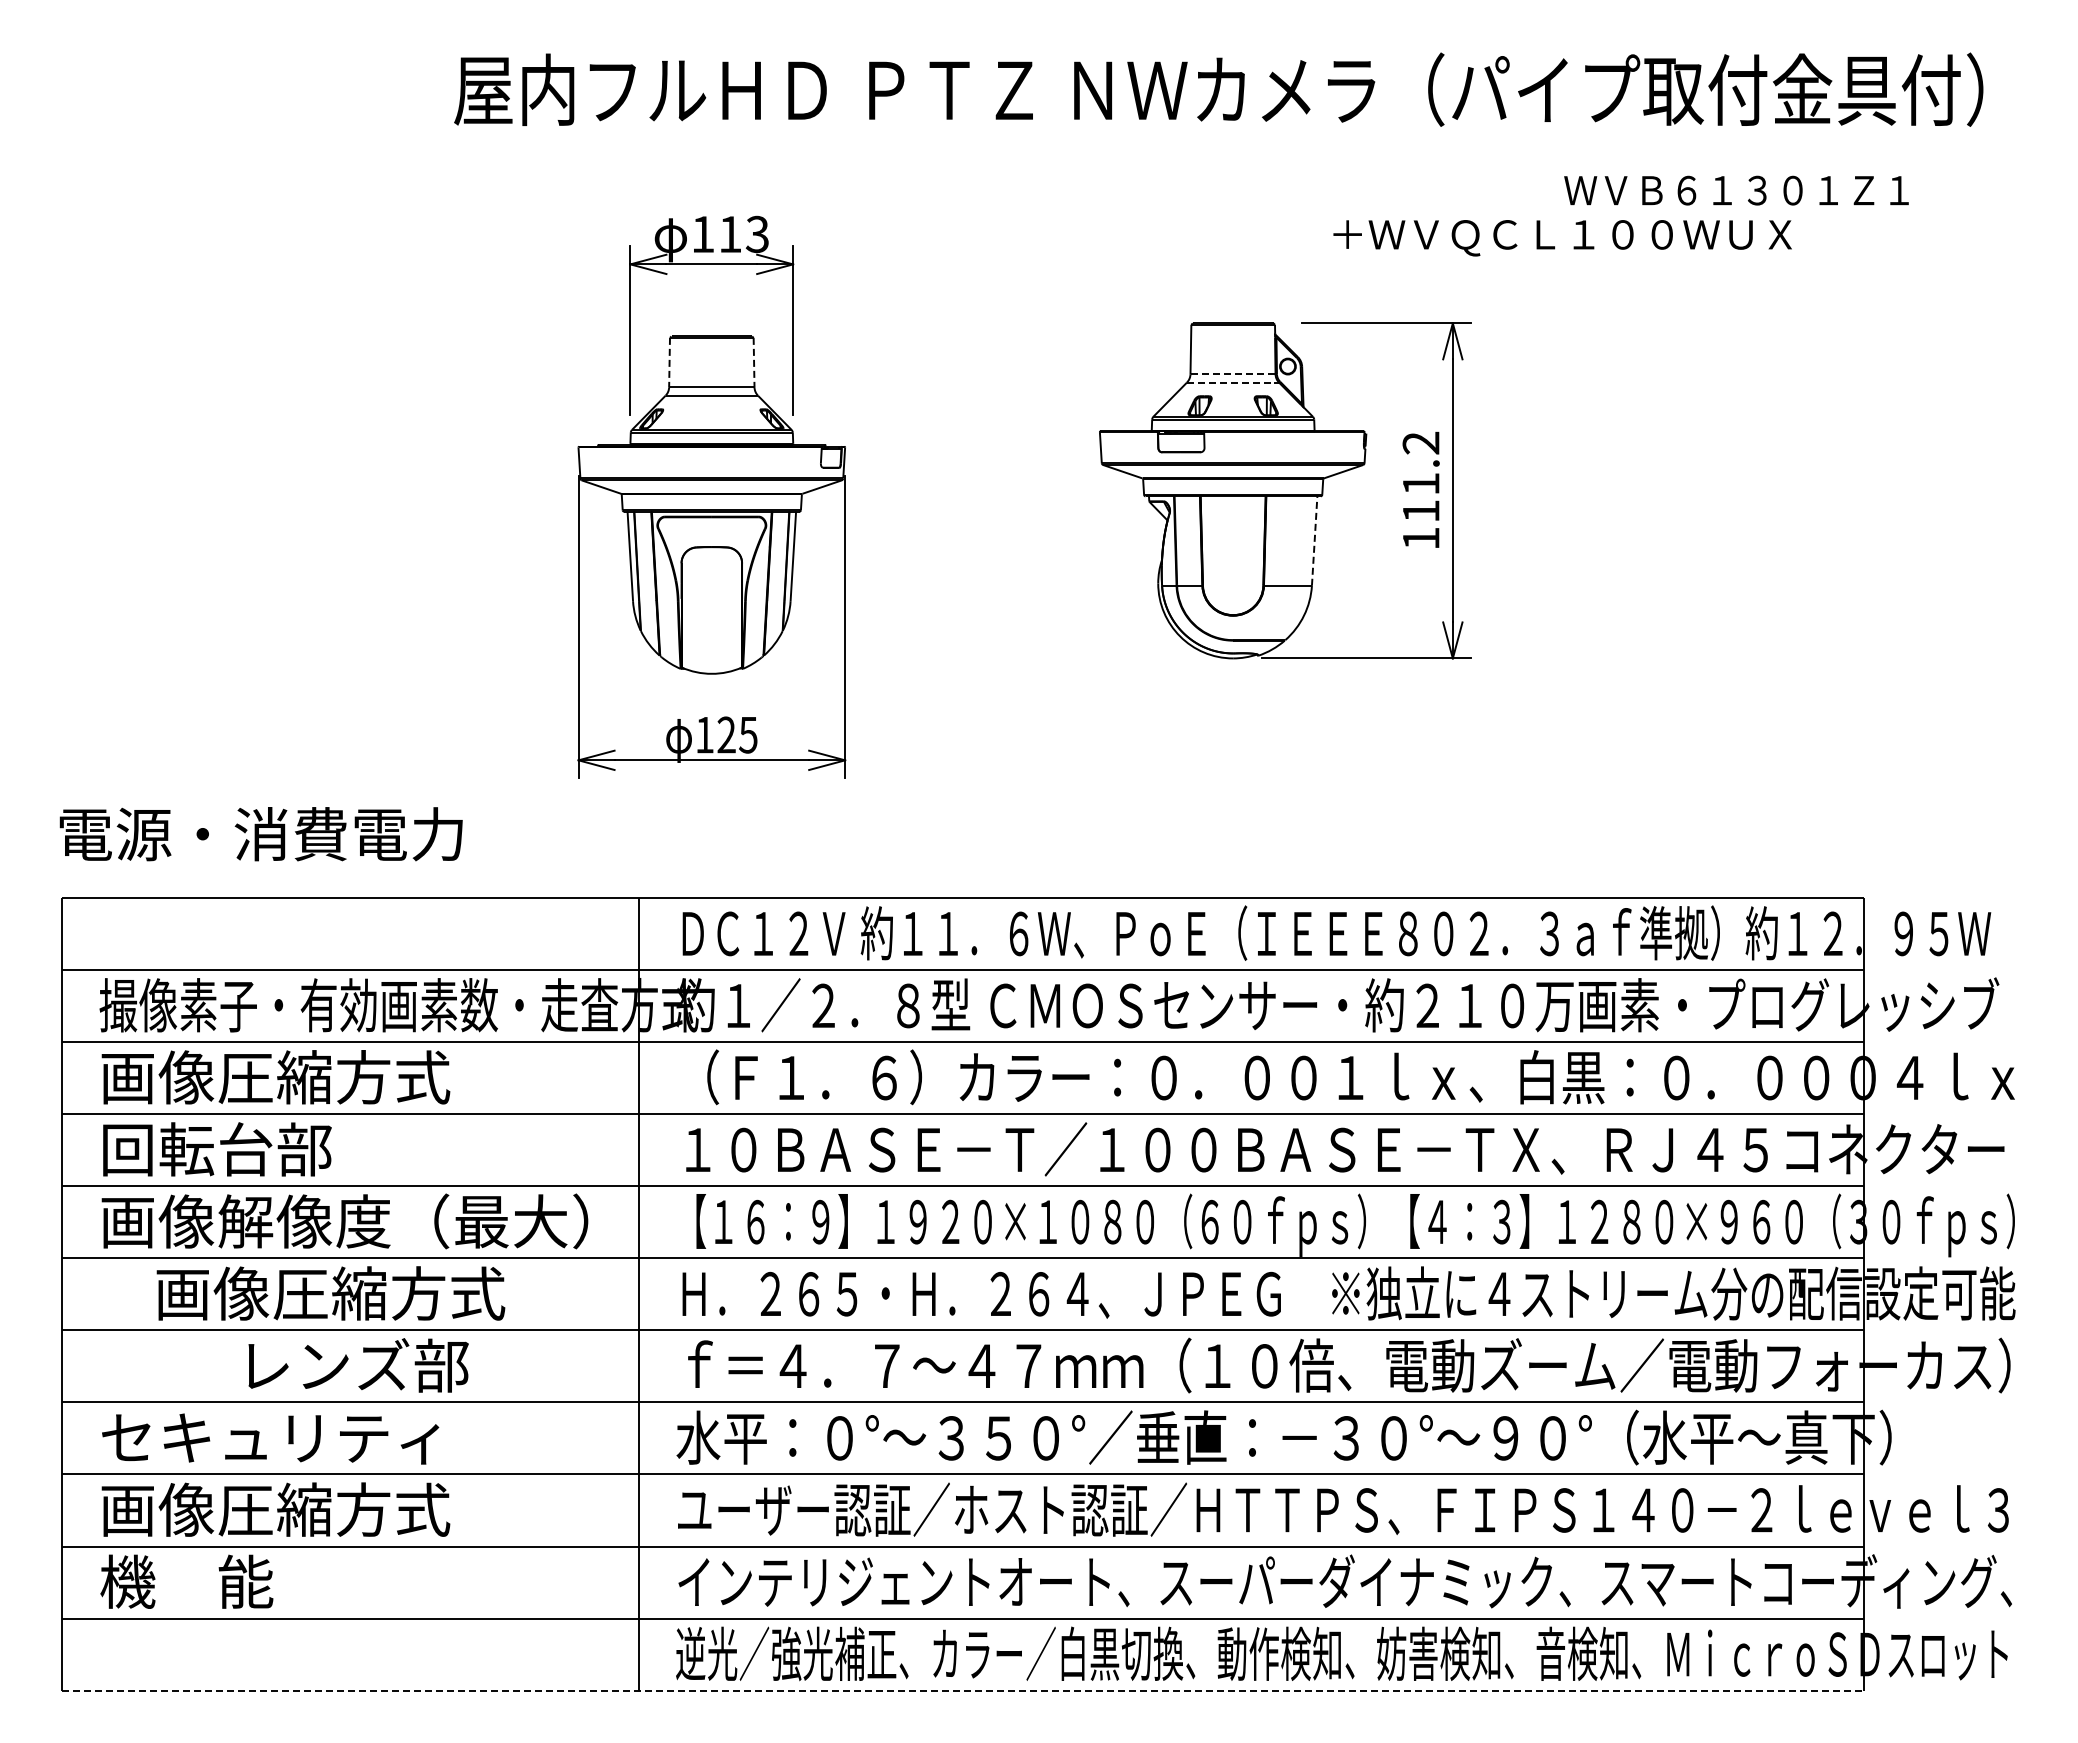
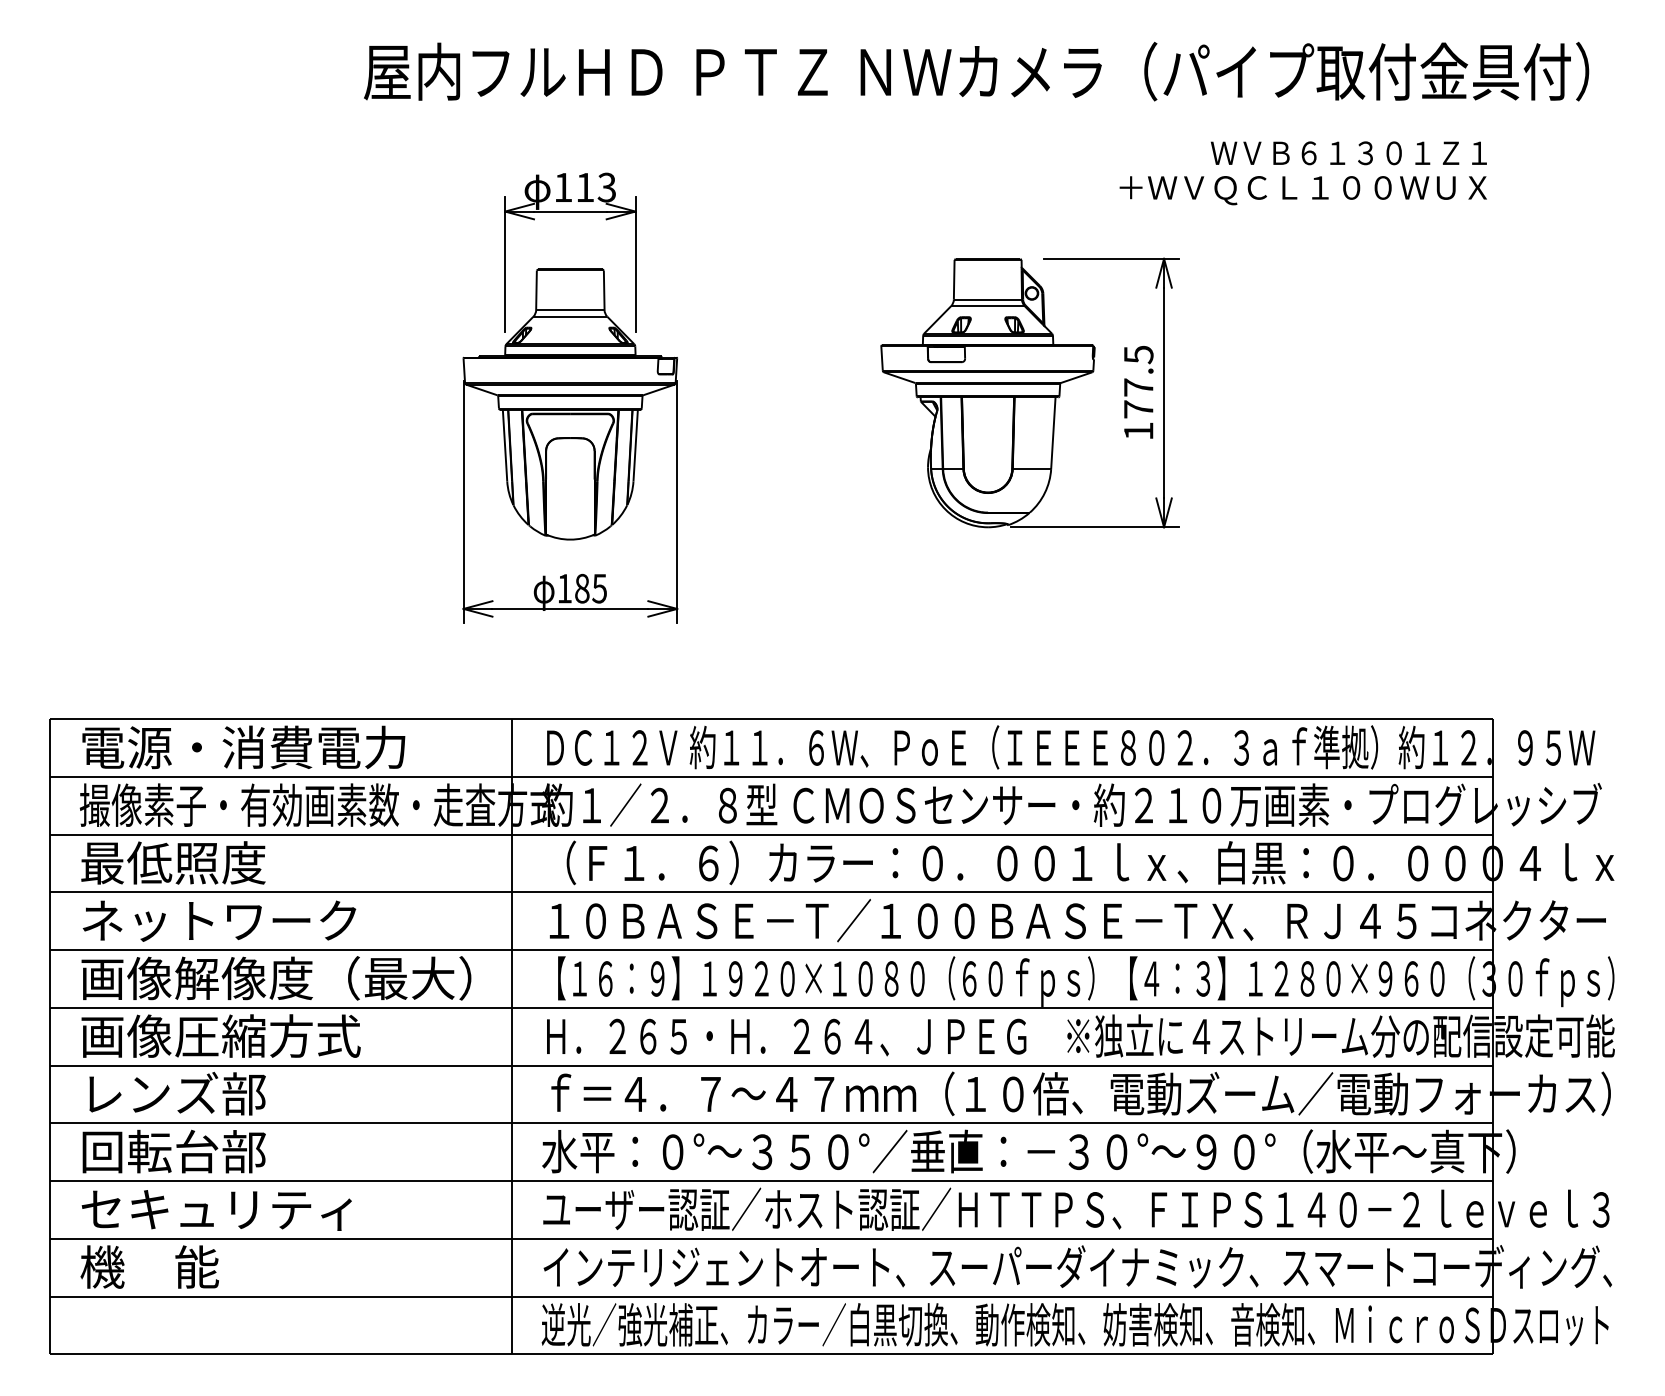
text: (1736, 190) -> (1348, 153), moved
text: (1562, 238) -> (1303, 190), moved
line: (669, 362) -> (536, 290), dashed -> solid
line: (754, 362) -> (604, 290), dashed -> solid
line: (1231, 374) -> (986, 299), dashed -> solid
line: (1230, 382) -> (985, 306), dashed -> solid
text: (1420, 476) -> (1138, 381), 111.2 -> 177.5
line: (1314, 541) -> (1053, 433), dashed -> solid
text: (726, 734) -> (582, 588), 125 -> 185
text: (260, 834) -> (243, 747), moved
text: (275, 1077) -> (220, 863), 画像圧縮方式 -> 最低照度
text: (273, 1149) -> (219, 920), 回転台部 -> ネットワーク
text: (330, 1293) -> (220, 1036), moved
text: (358, 1365) -> (177, 1093), moved
text: (270, 1437) -> (216, 1151), セキュリティ -> 回転台部
text: (275, 1509) -> (220, 1209), 画像圧縮方式 -> セキュリティ
line: (963, 1690) -> (772, 1354), dashed -> solid

